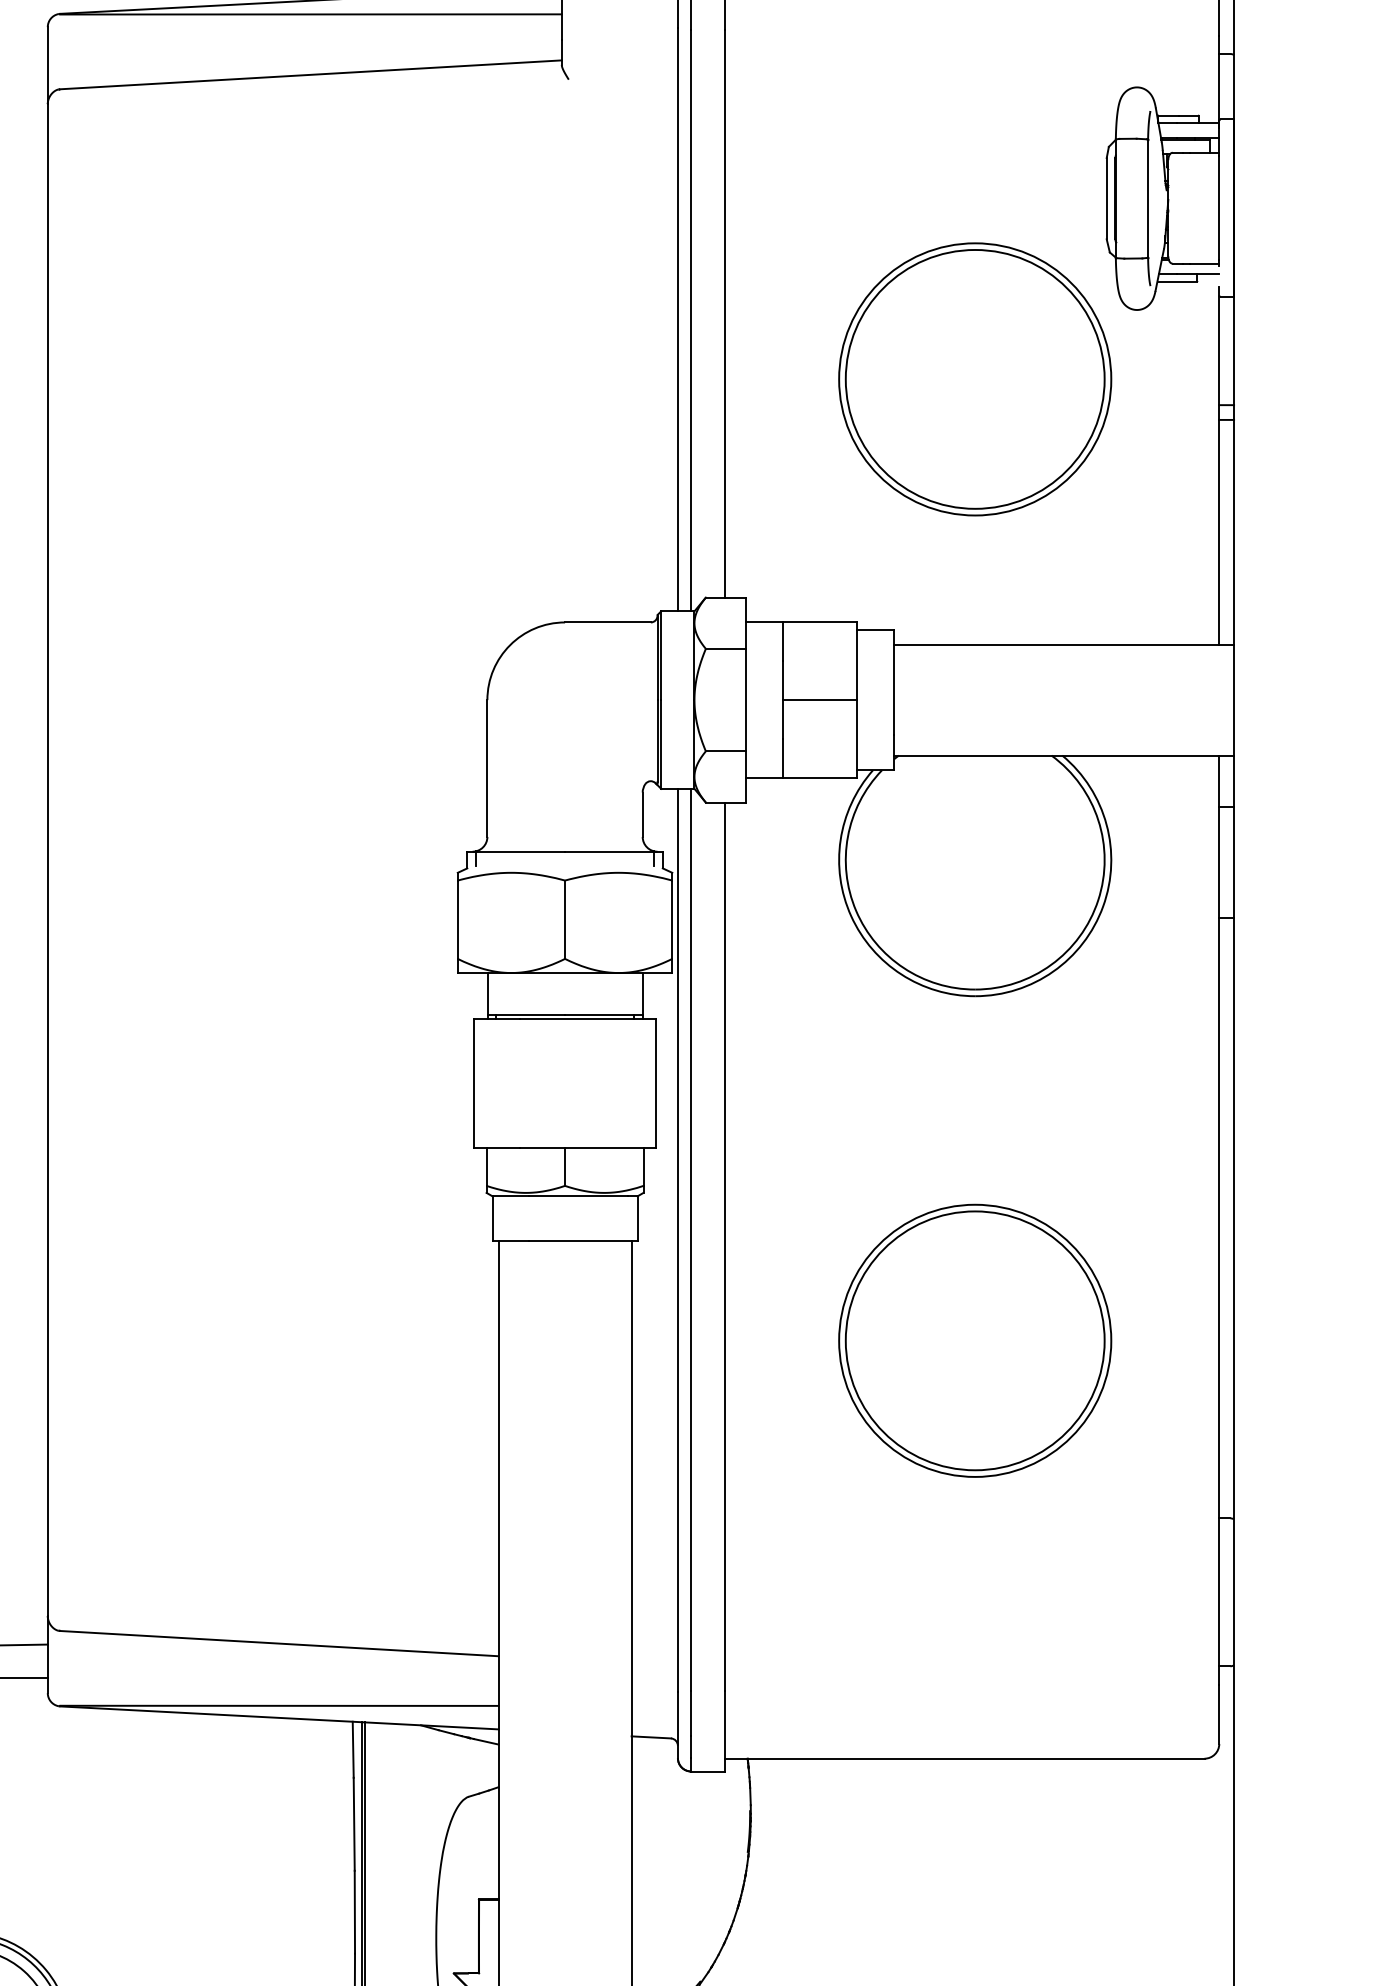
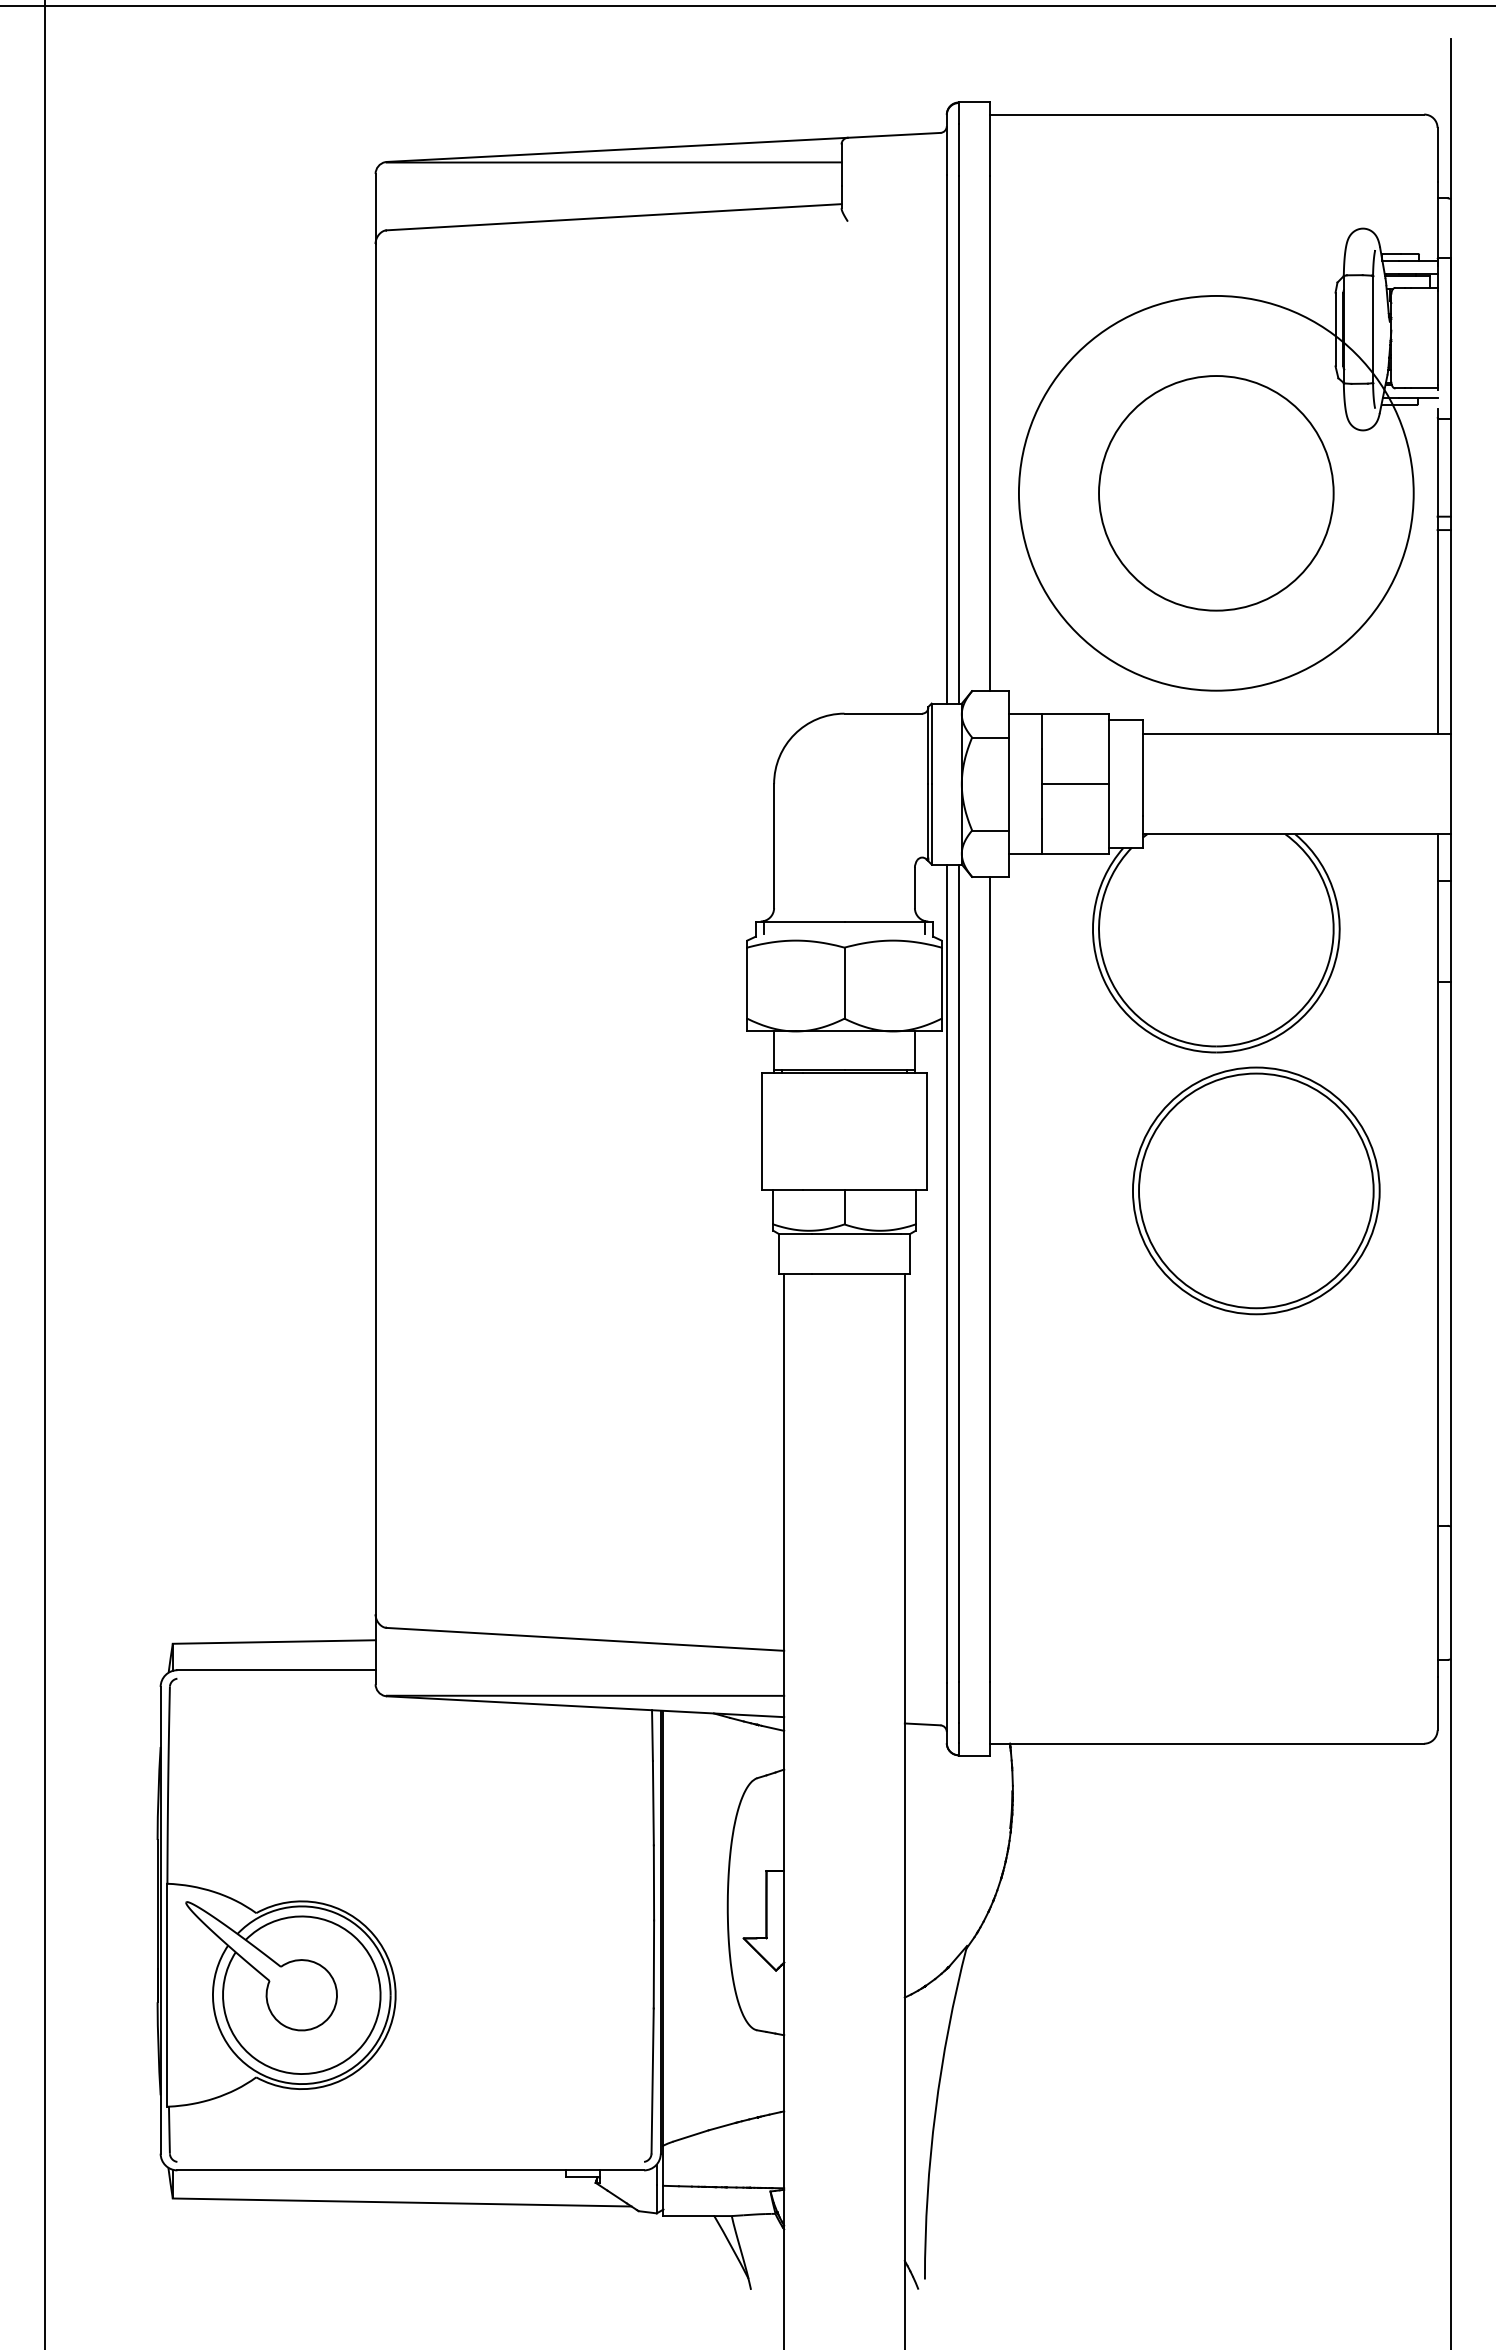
circle: (974, 378) -> (1215, 492), size x1.6
part: (975, 1340) -> (1256, 1190), moved

